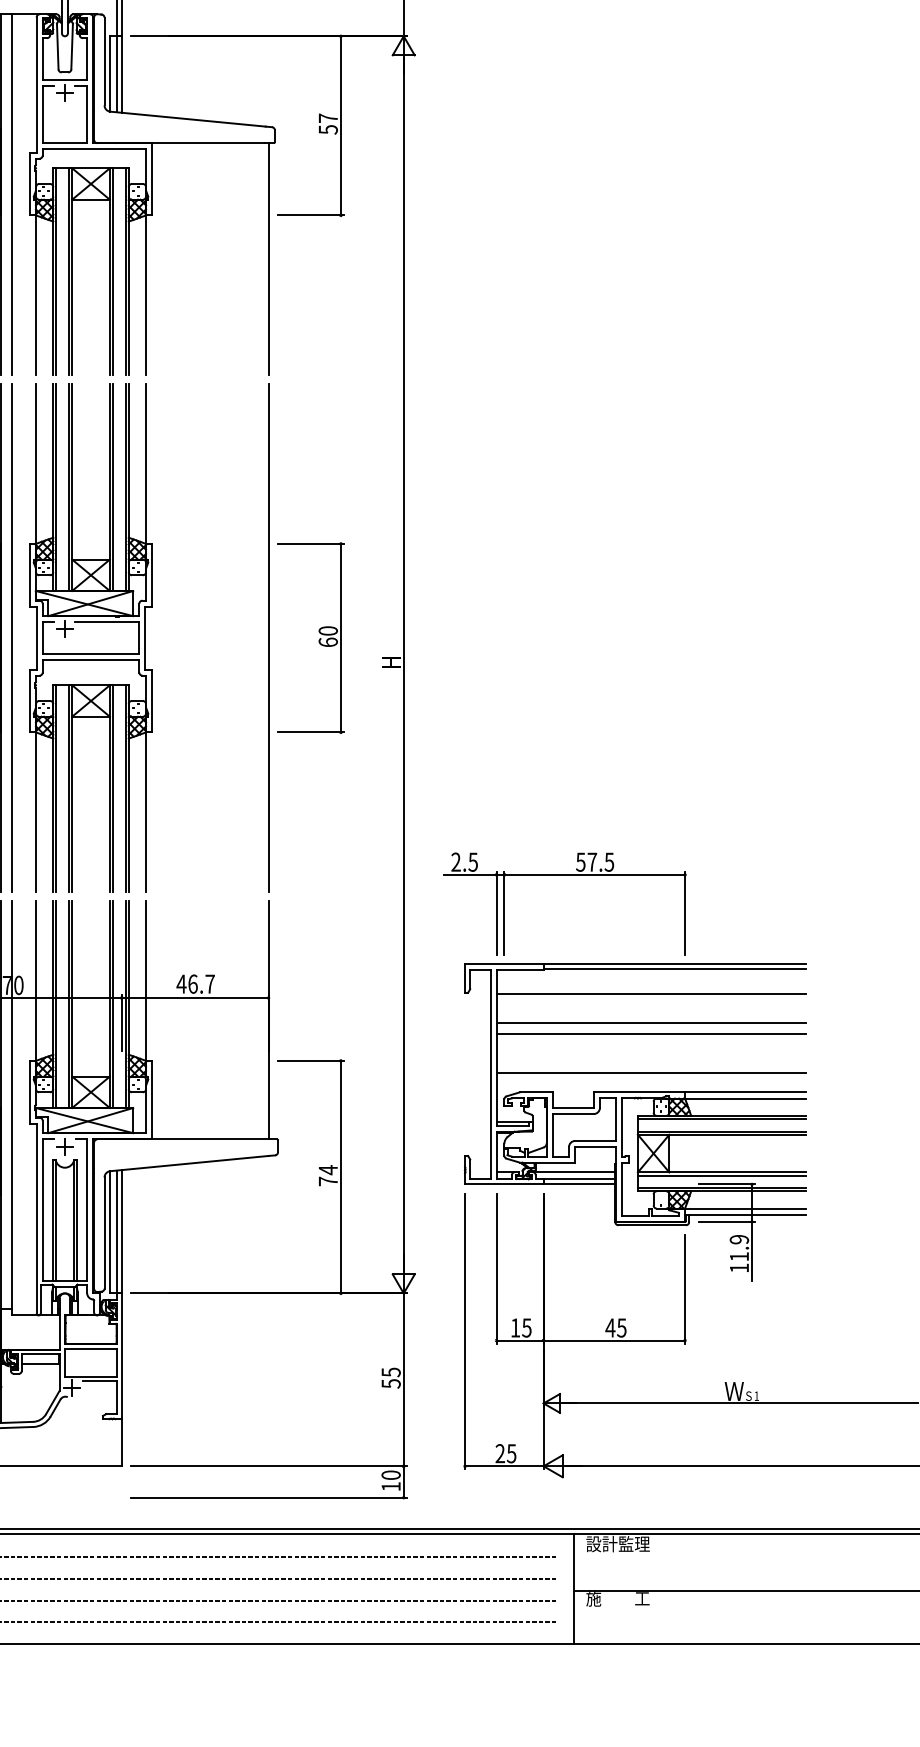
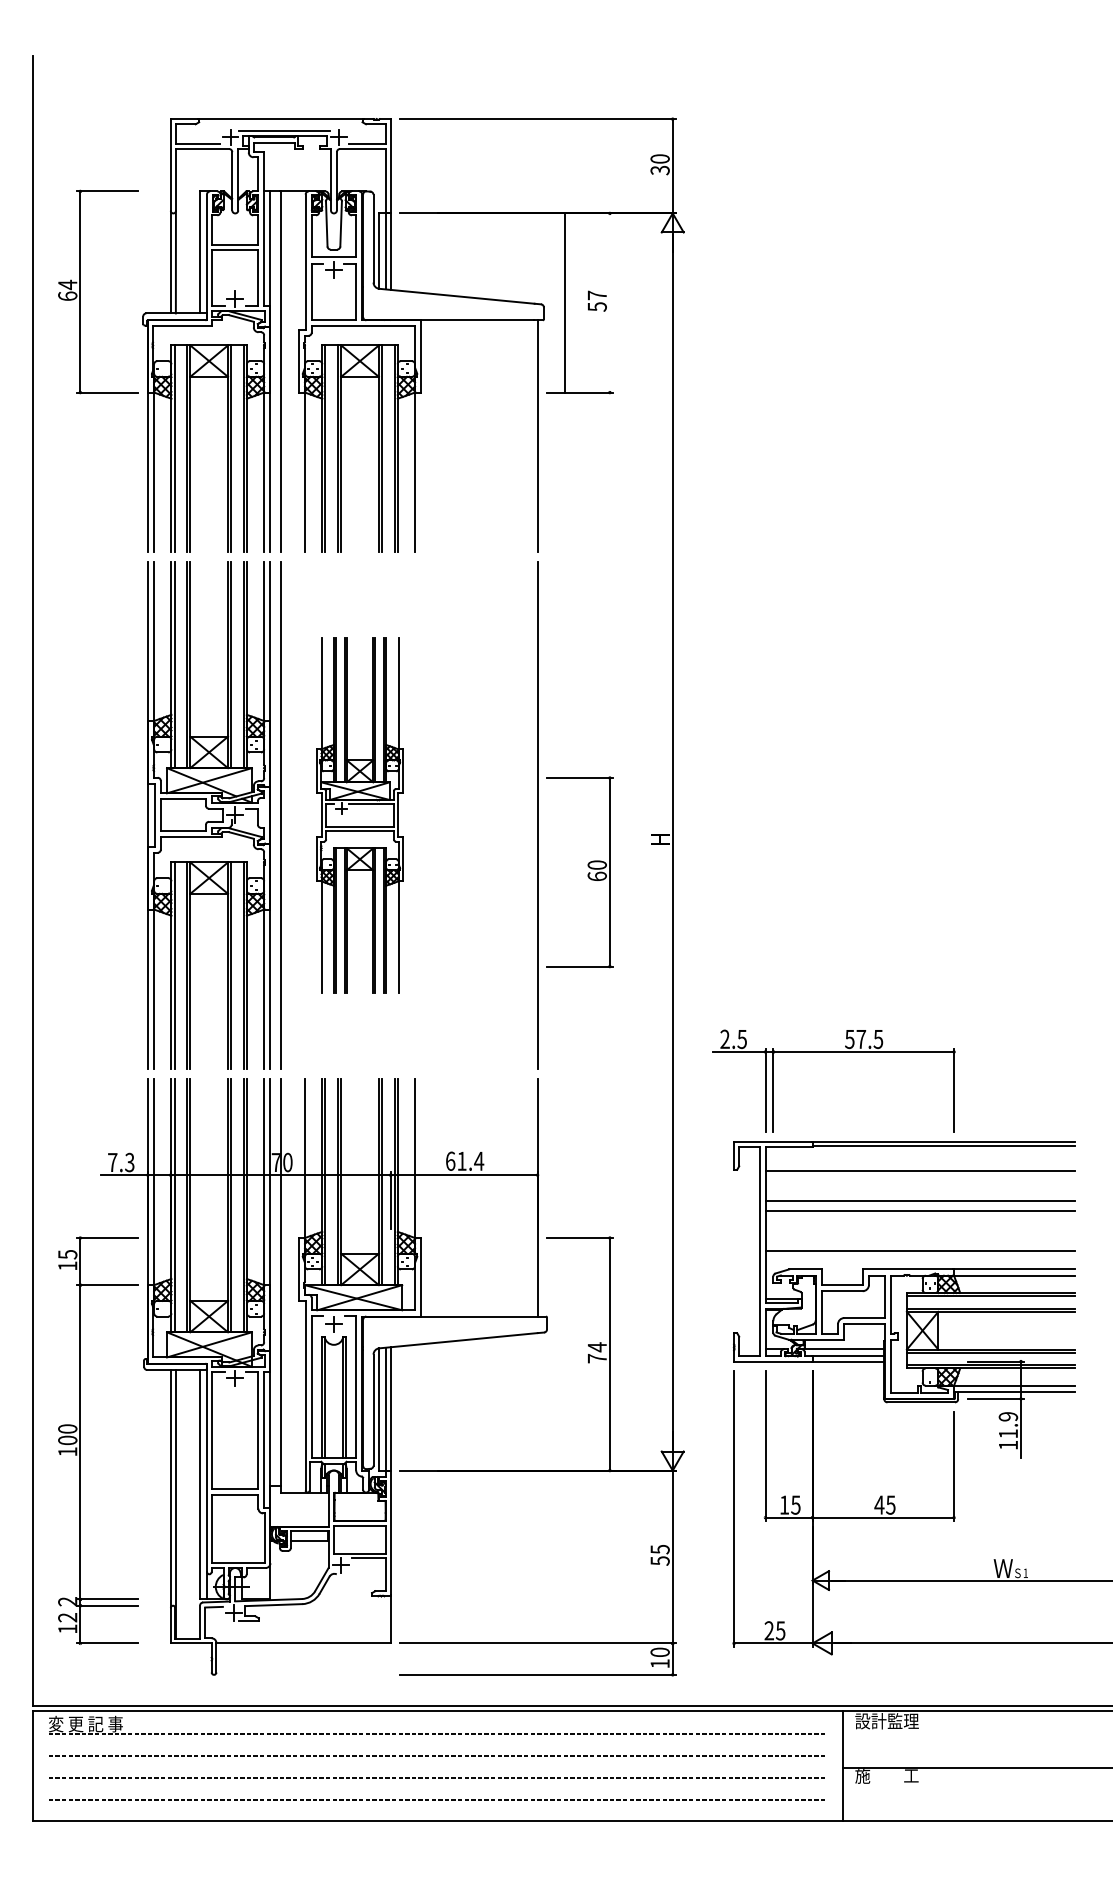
line: (340, 125) -> (564, 302), moved
part: (90, 638) -> (359, 815), size x0.7
part: (318, 640) -> (587, 874), moved
text: (195, 983) -> (464, 1160), 46.7 -> 61.4

